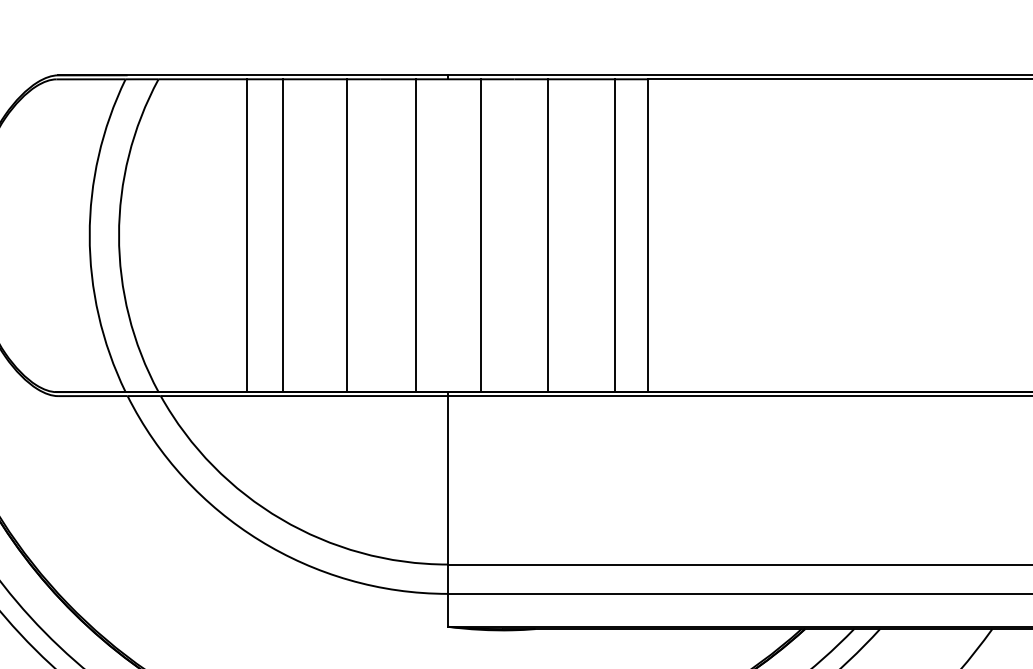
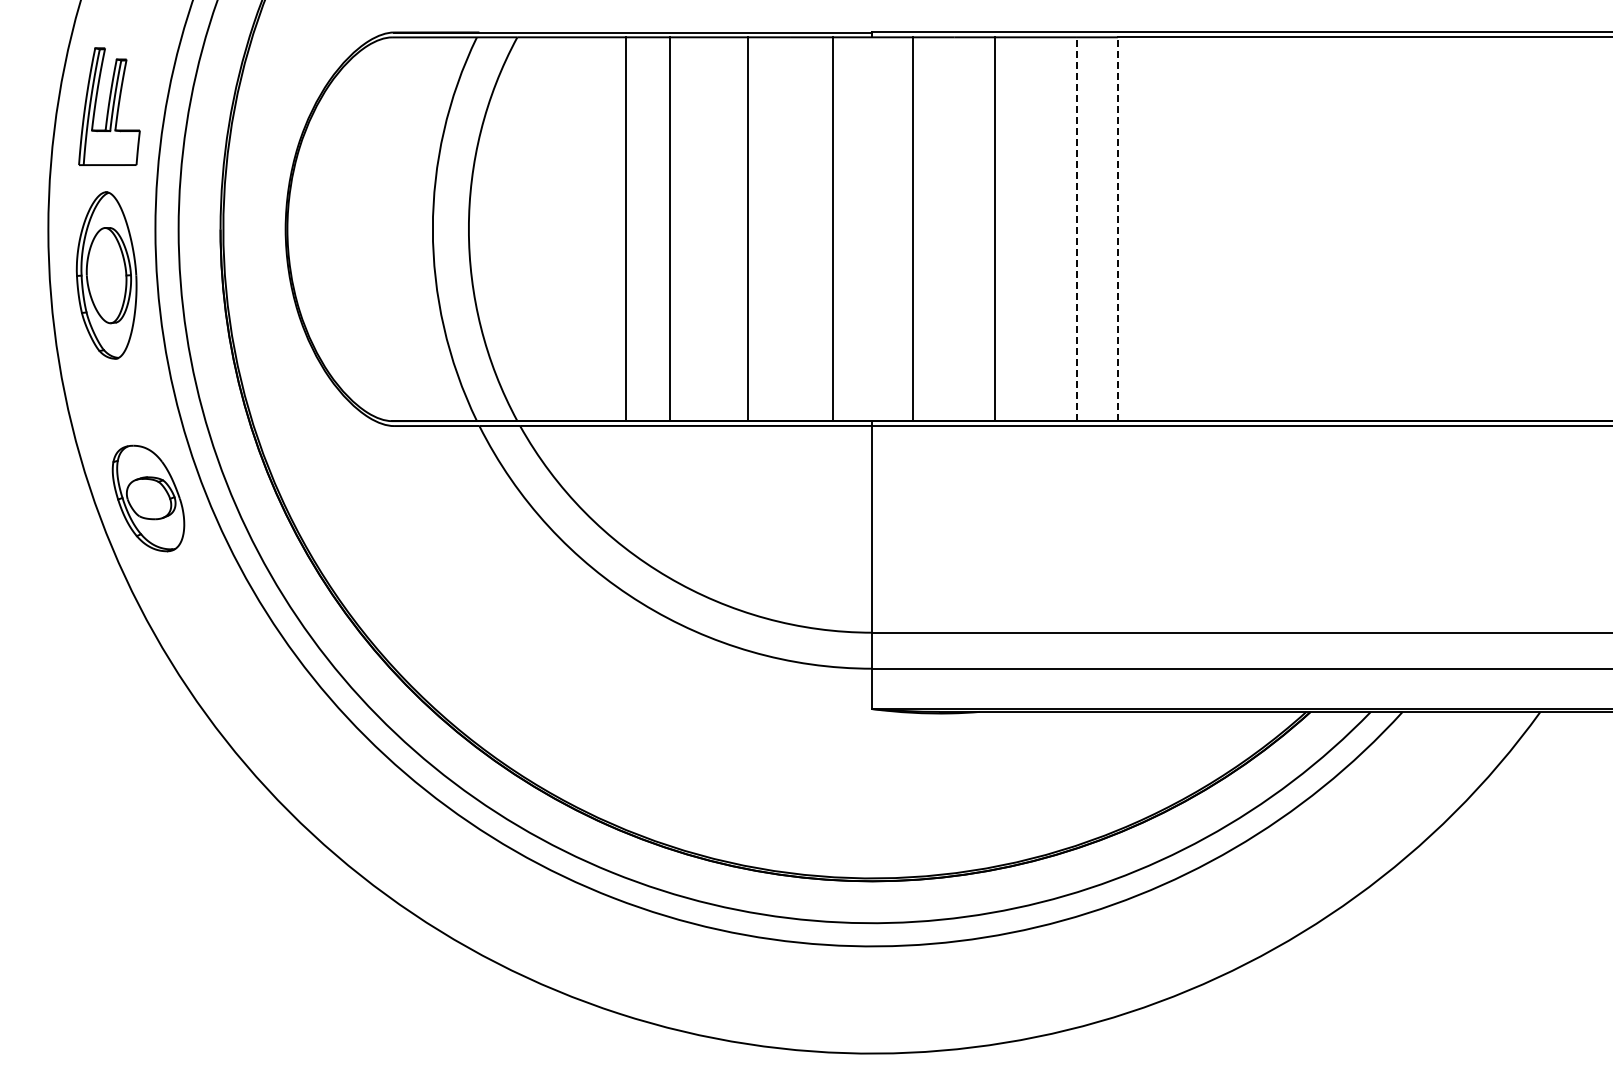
line: (614, 235) -> (1076, 229), solid -> dashed
line: (647, 235) -> (1117, 229), solid -> dashed

